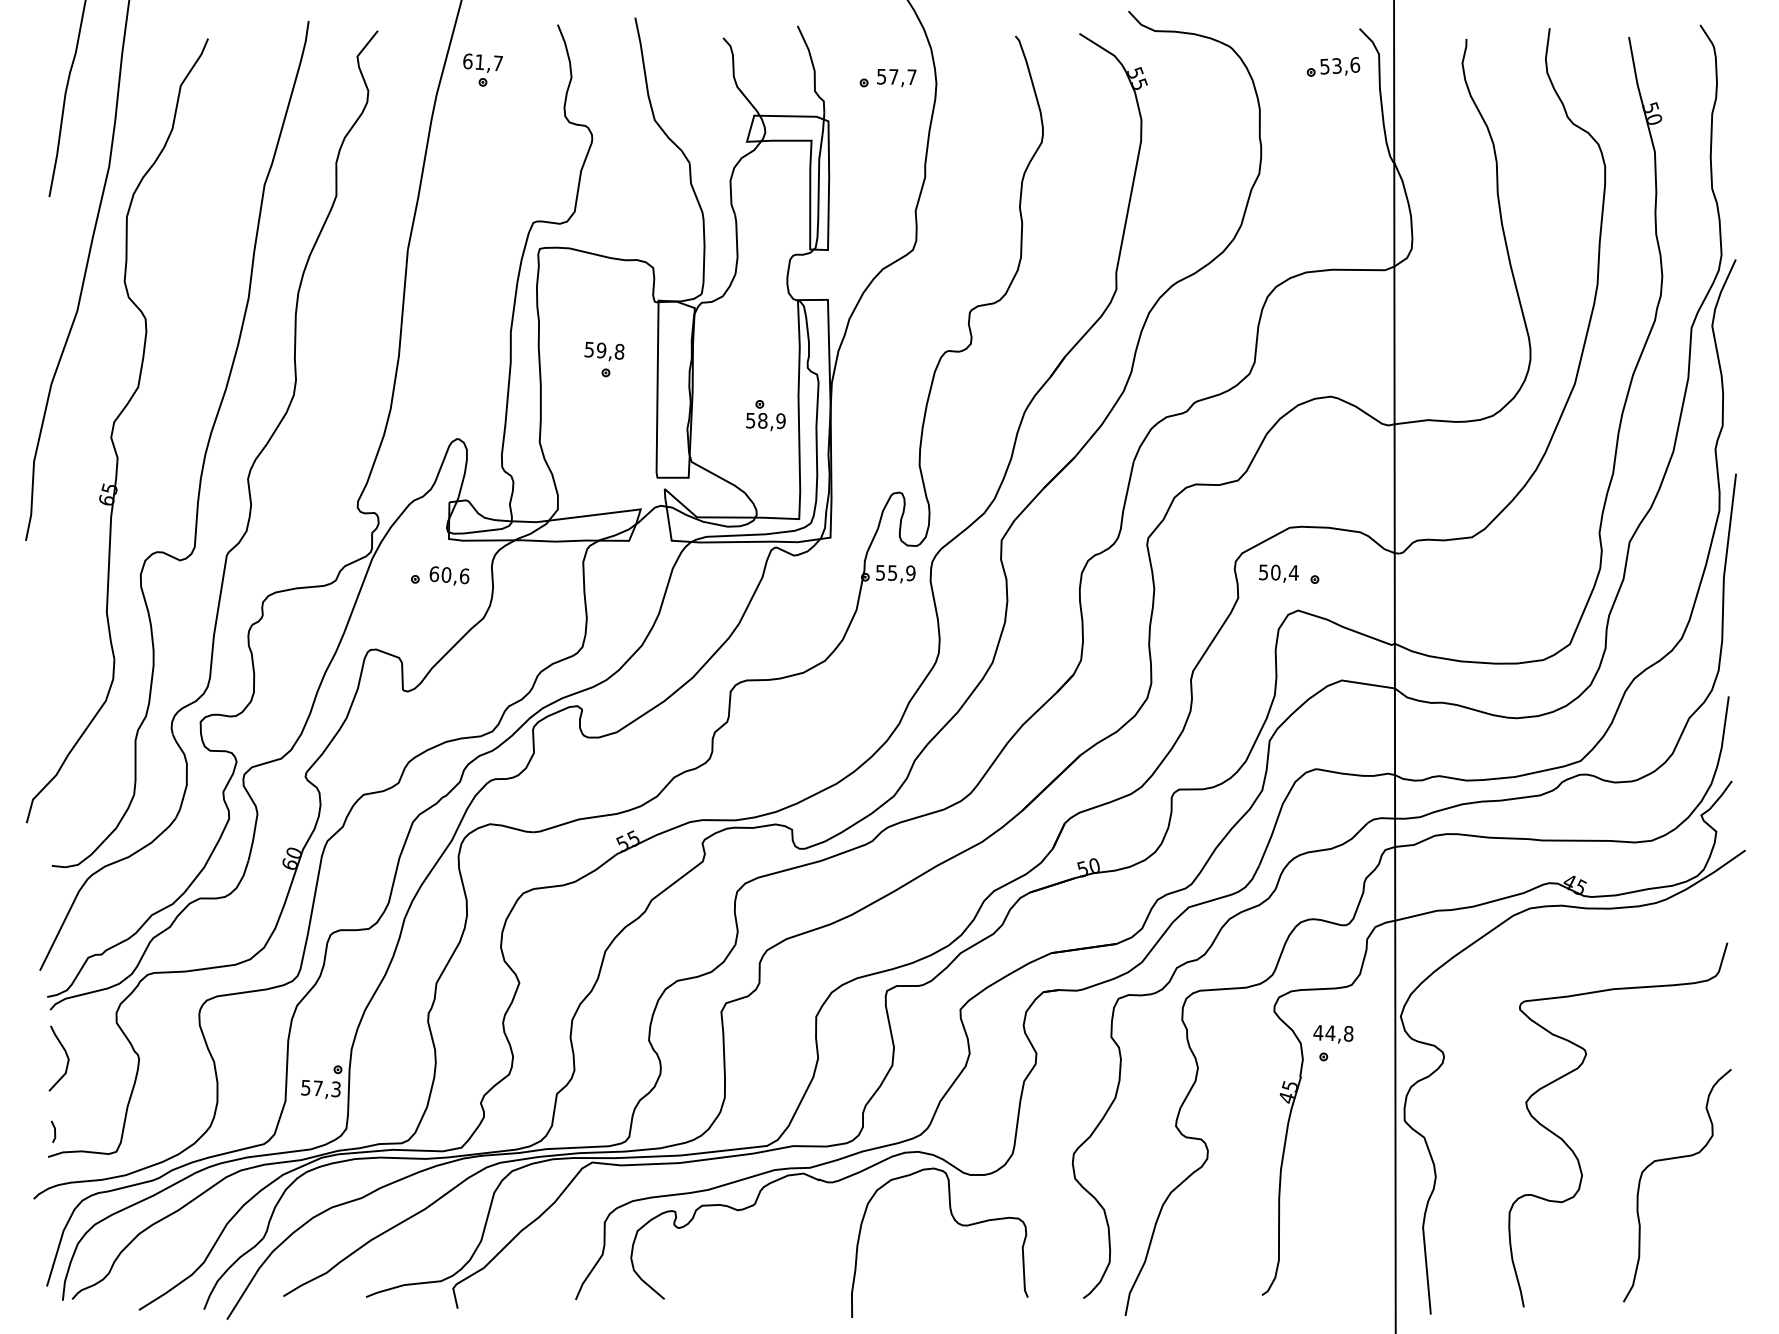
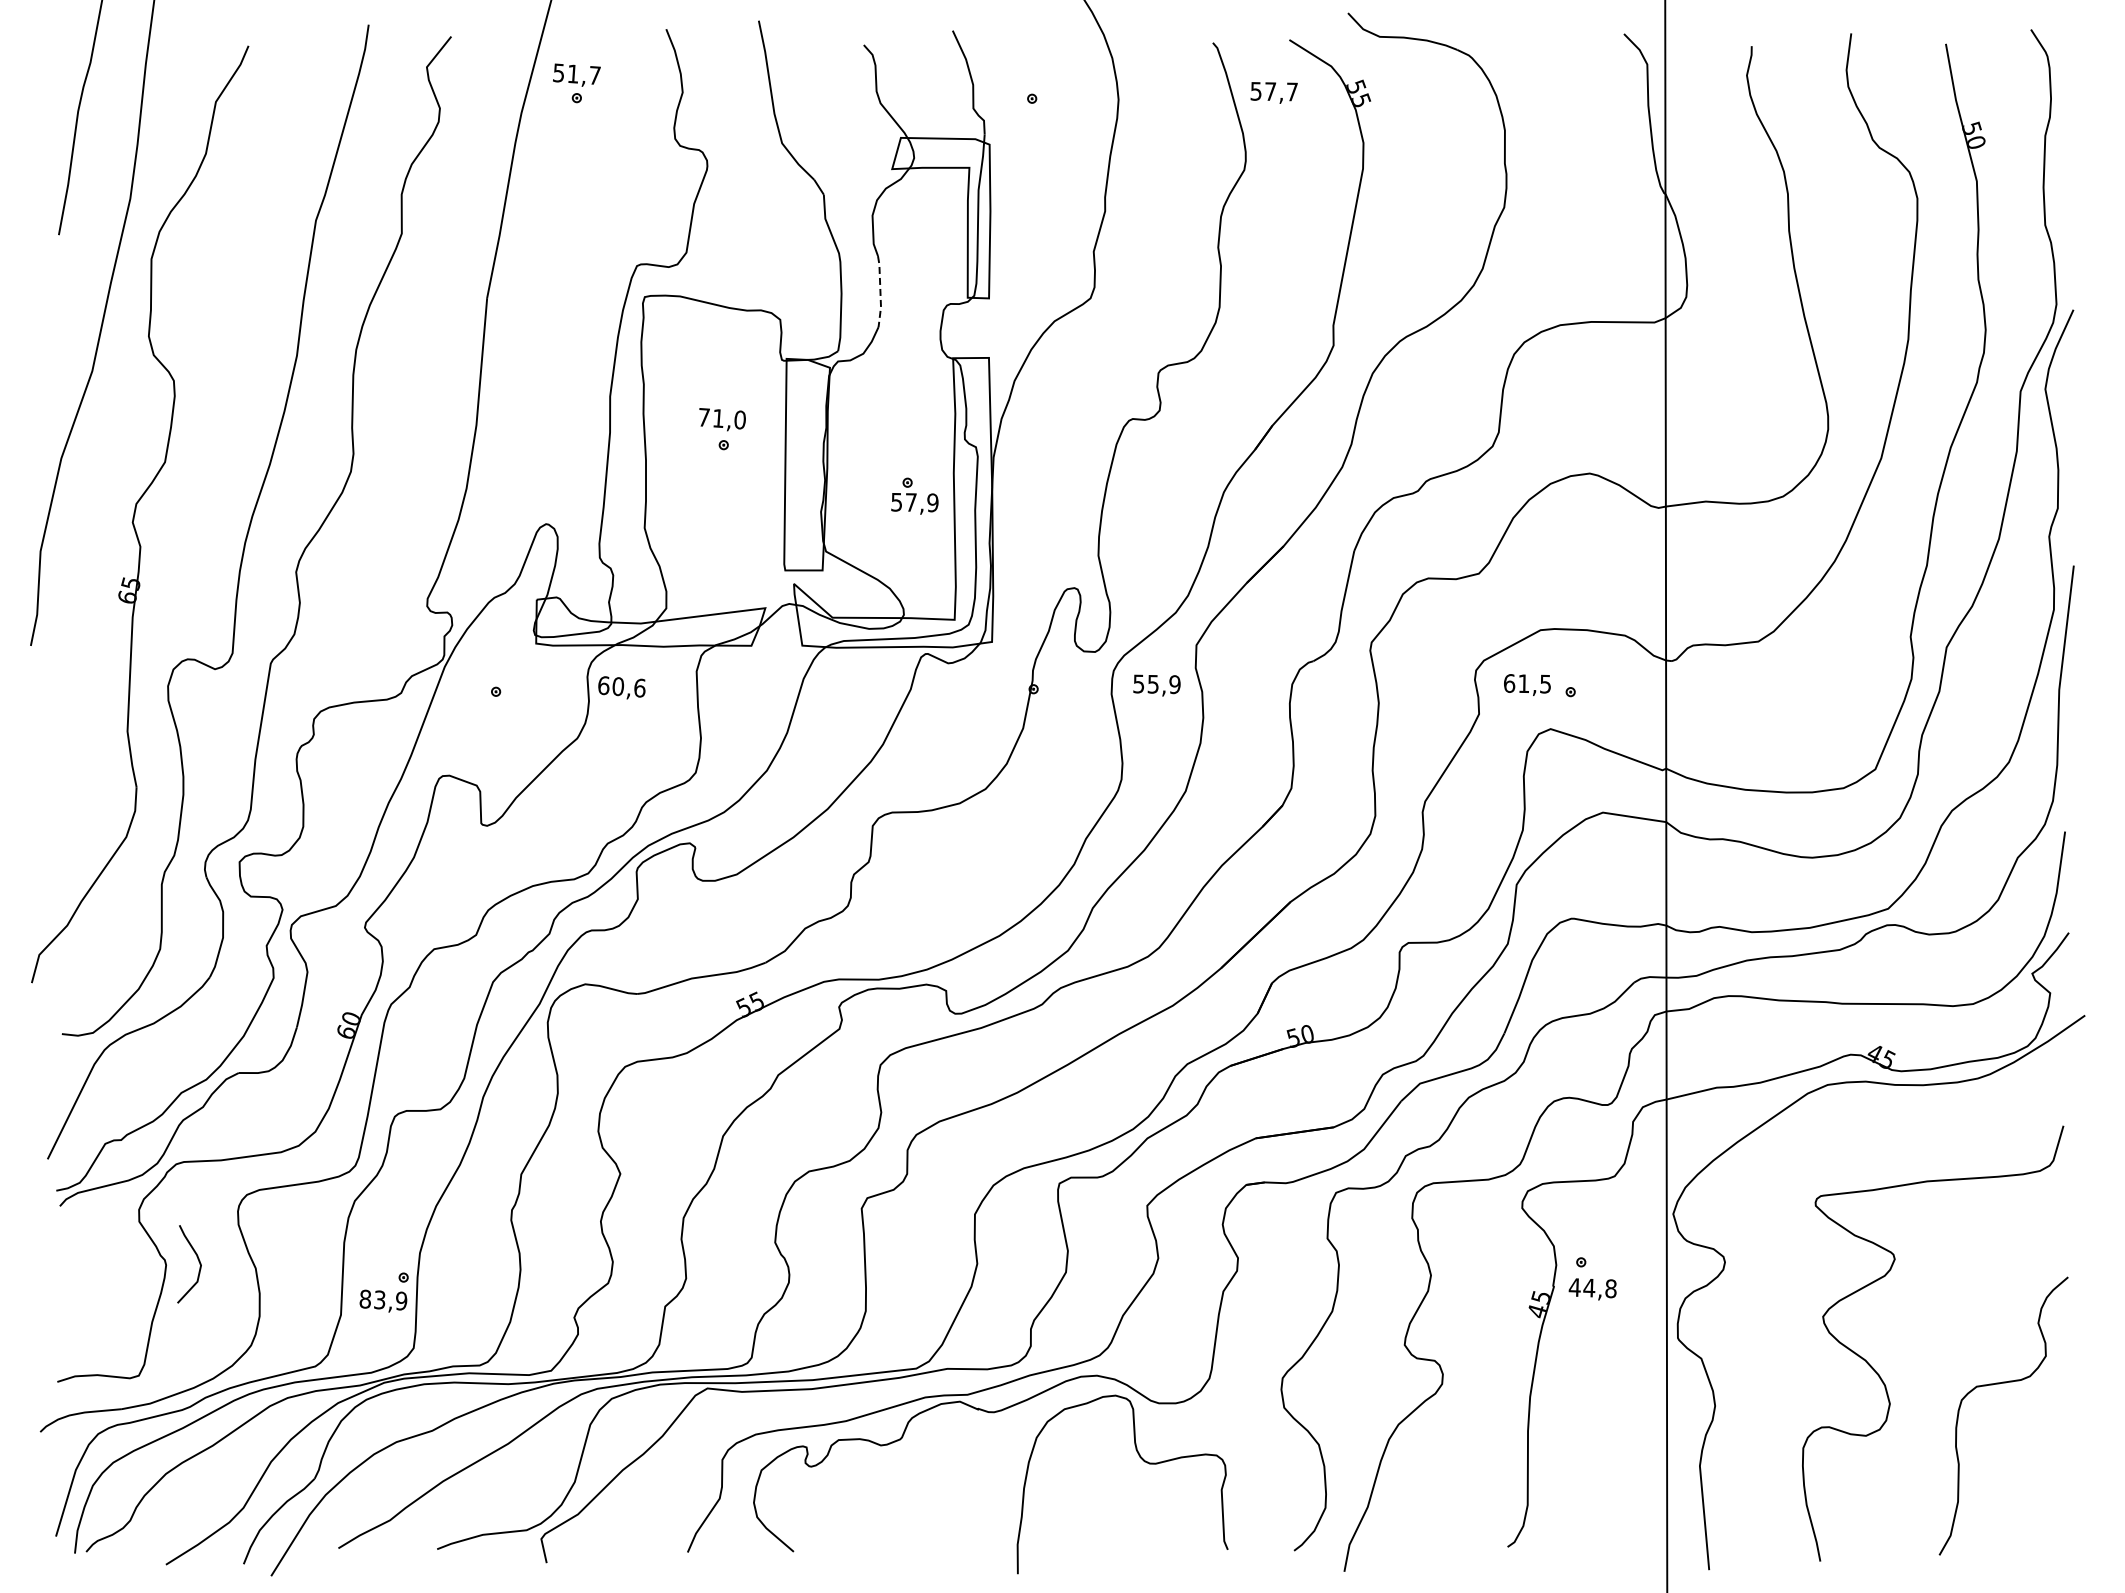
text: (467, 60) -> (558, 72), 61,7 -> 51,7
part: (1333, 66) -> (1592, 79), removed
text: (896, 77) -> (1273, 92), moved
line: (737, 245) -> (880, 292), solid -> dashed
text: (604, 350) -> (721, 418), 59,8 -> 71,0
text: (762, 420) -> (910, 502), 58,9 -> 57,9
text: (1278, 572) -> (1527, 683), 50,4 -> 61,5
text: (895, 574) -> (1156, 685), moved
text: (449, 575) -> (621, 687), moved
text: (1333, 1034) -> (1592, 1289), moved
curve: (65, 1054) -> (197, 1259), moved
text: (321, 1088) -> (383, 1299), 57,3 -> 83,9
line: (54, 1131) -> (64, 1351), removed

